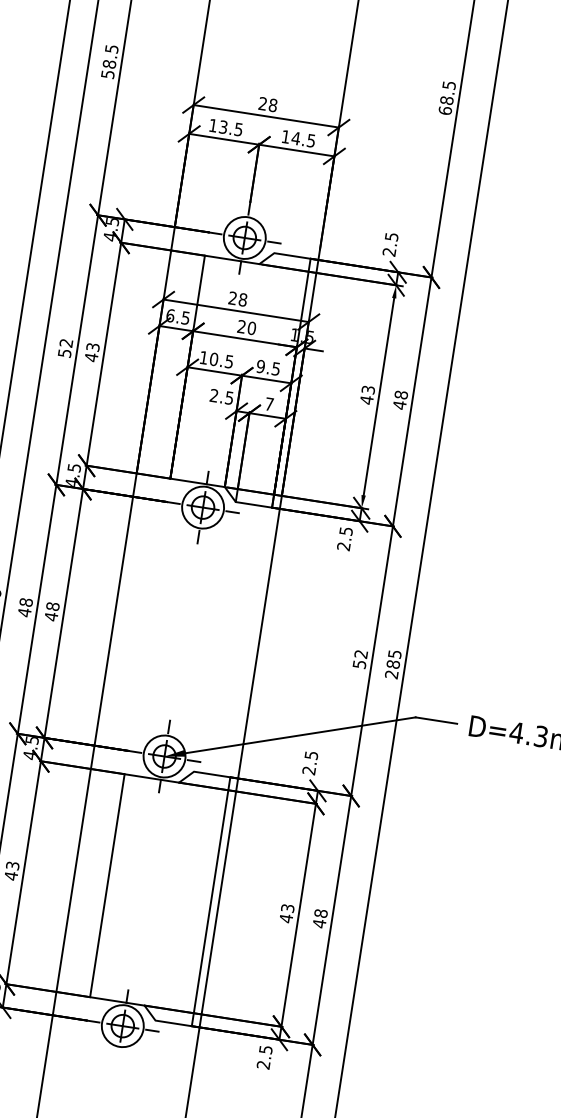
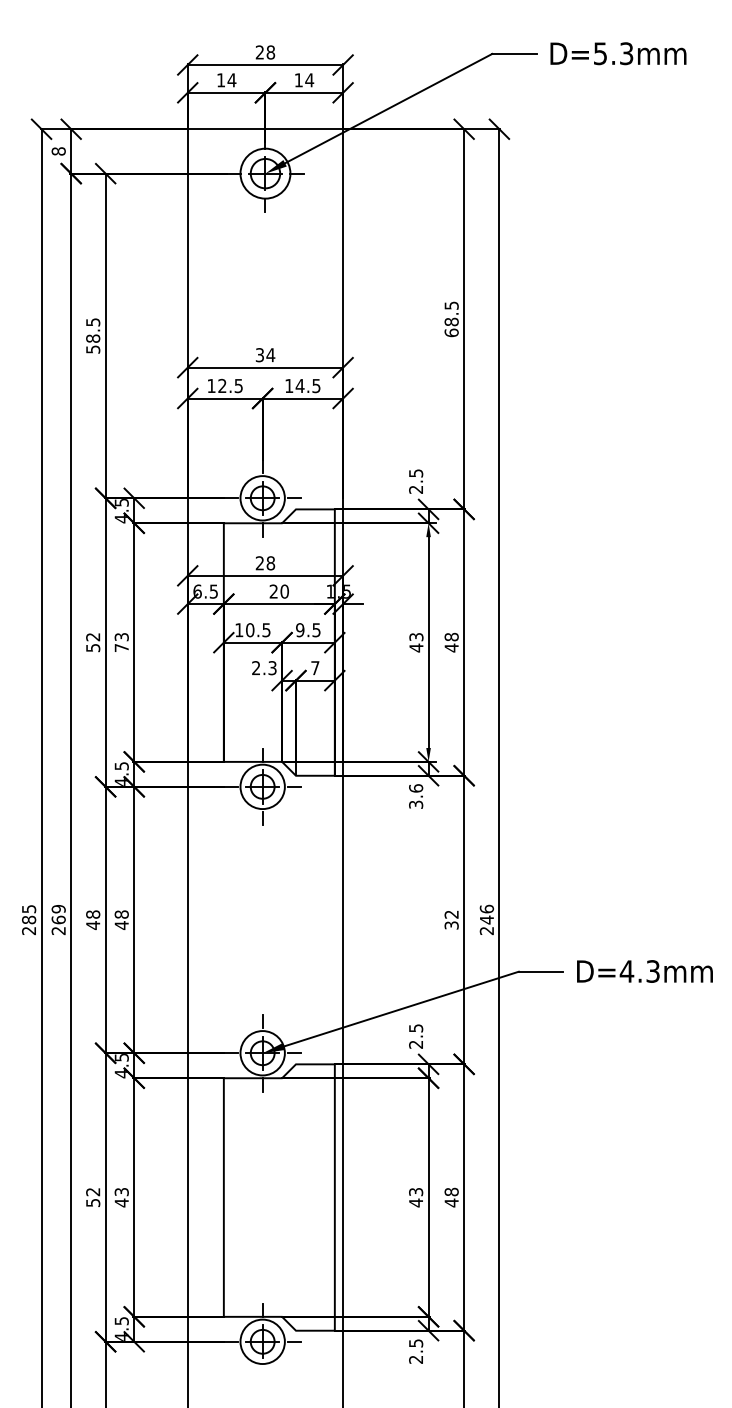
text: (268, 104) -> (265, 355), 28 -> 34
text: (223, 127) -> (222, 386), 13.5 -> 12.5
text: (91, 356) -> (121, 647), 43 -> 73
text: (229, 397) -> (272, 667), 2.5 -> 2.3
text: (345, 538) -> (416, 796), 2.5 -> 3.6
text: (393, 659) -> (486, 914), 285 -> 246
text: (359, 664) -> (451, 925), 52 -> 32

